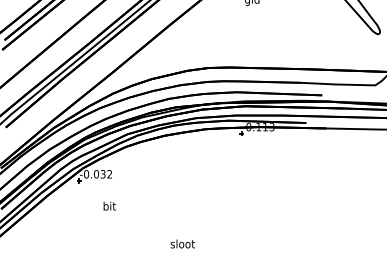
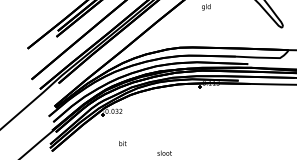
text: (109, 206) -> (122, 143), moved

